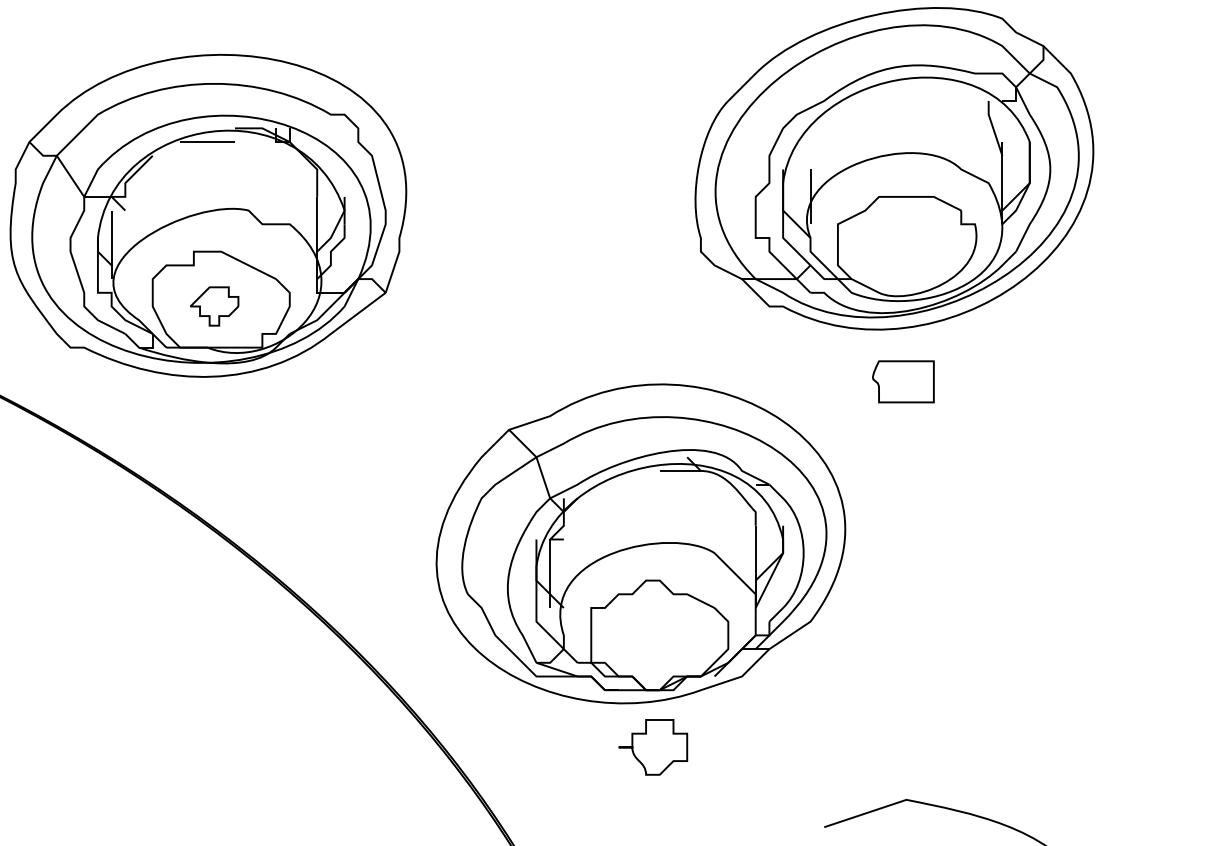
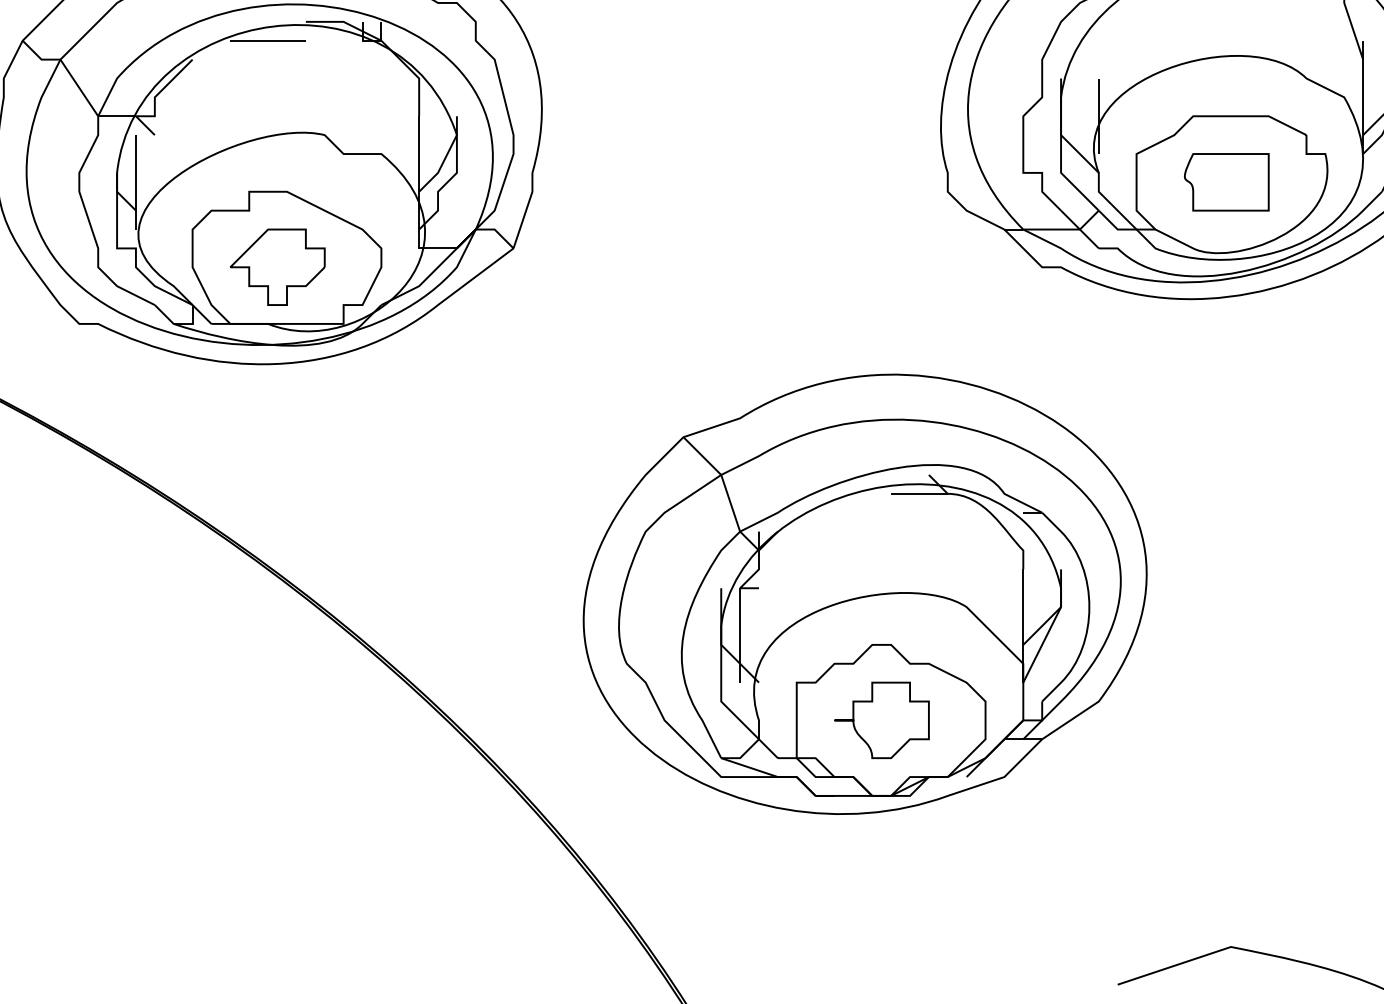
part: (214, 306) -> (277, 267), size x1.43
part: (903, 381) -> (1226, 181), moved
part: (653, 747) -> (882, 720), moved

